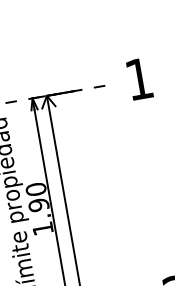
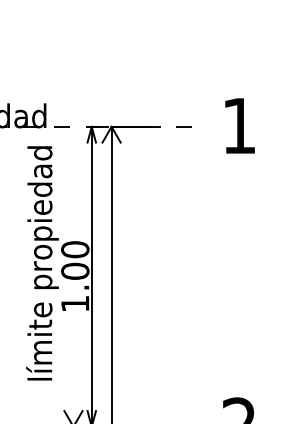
text: (38, 204) -> (75, 270), 1.90 -> 1.00

